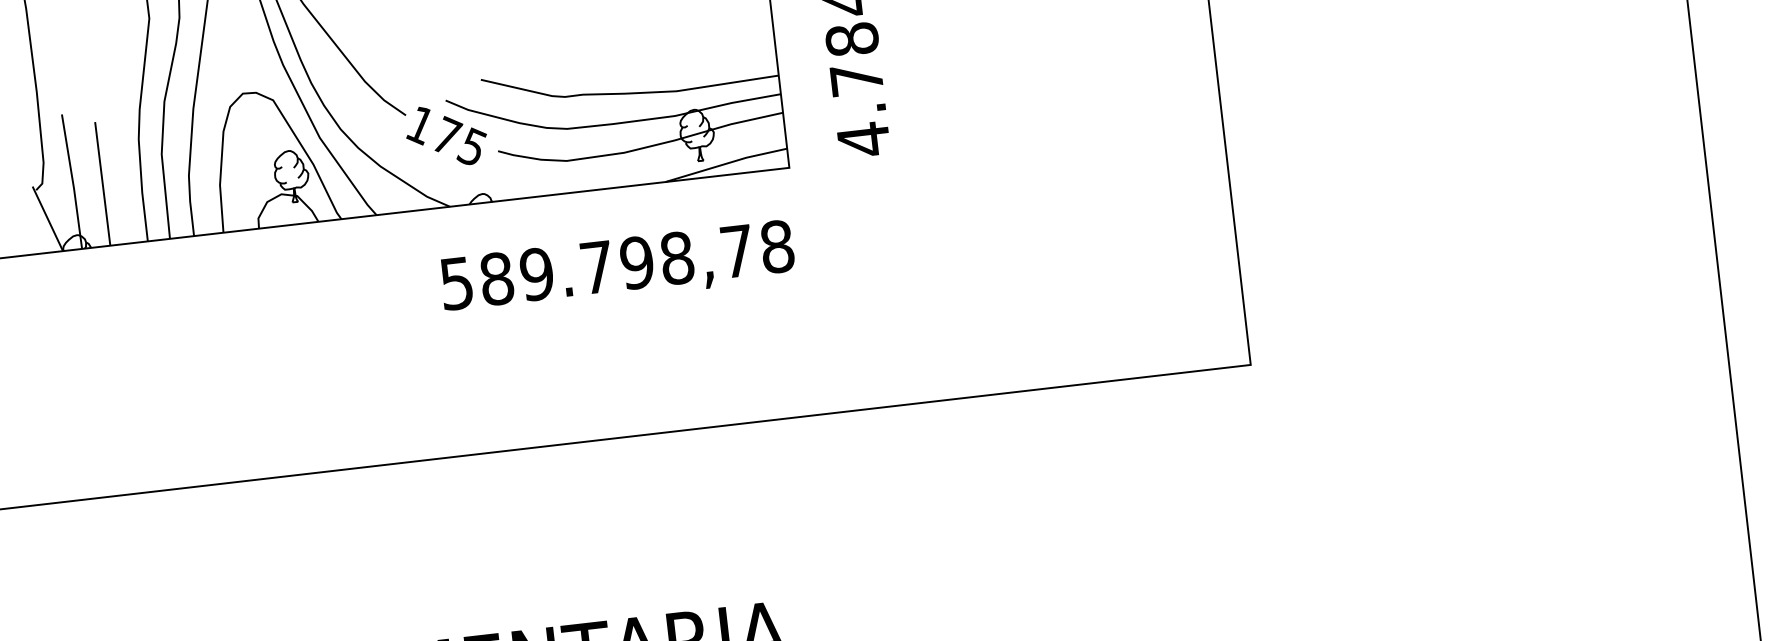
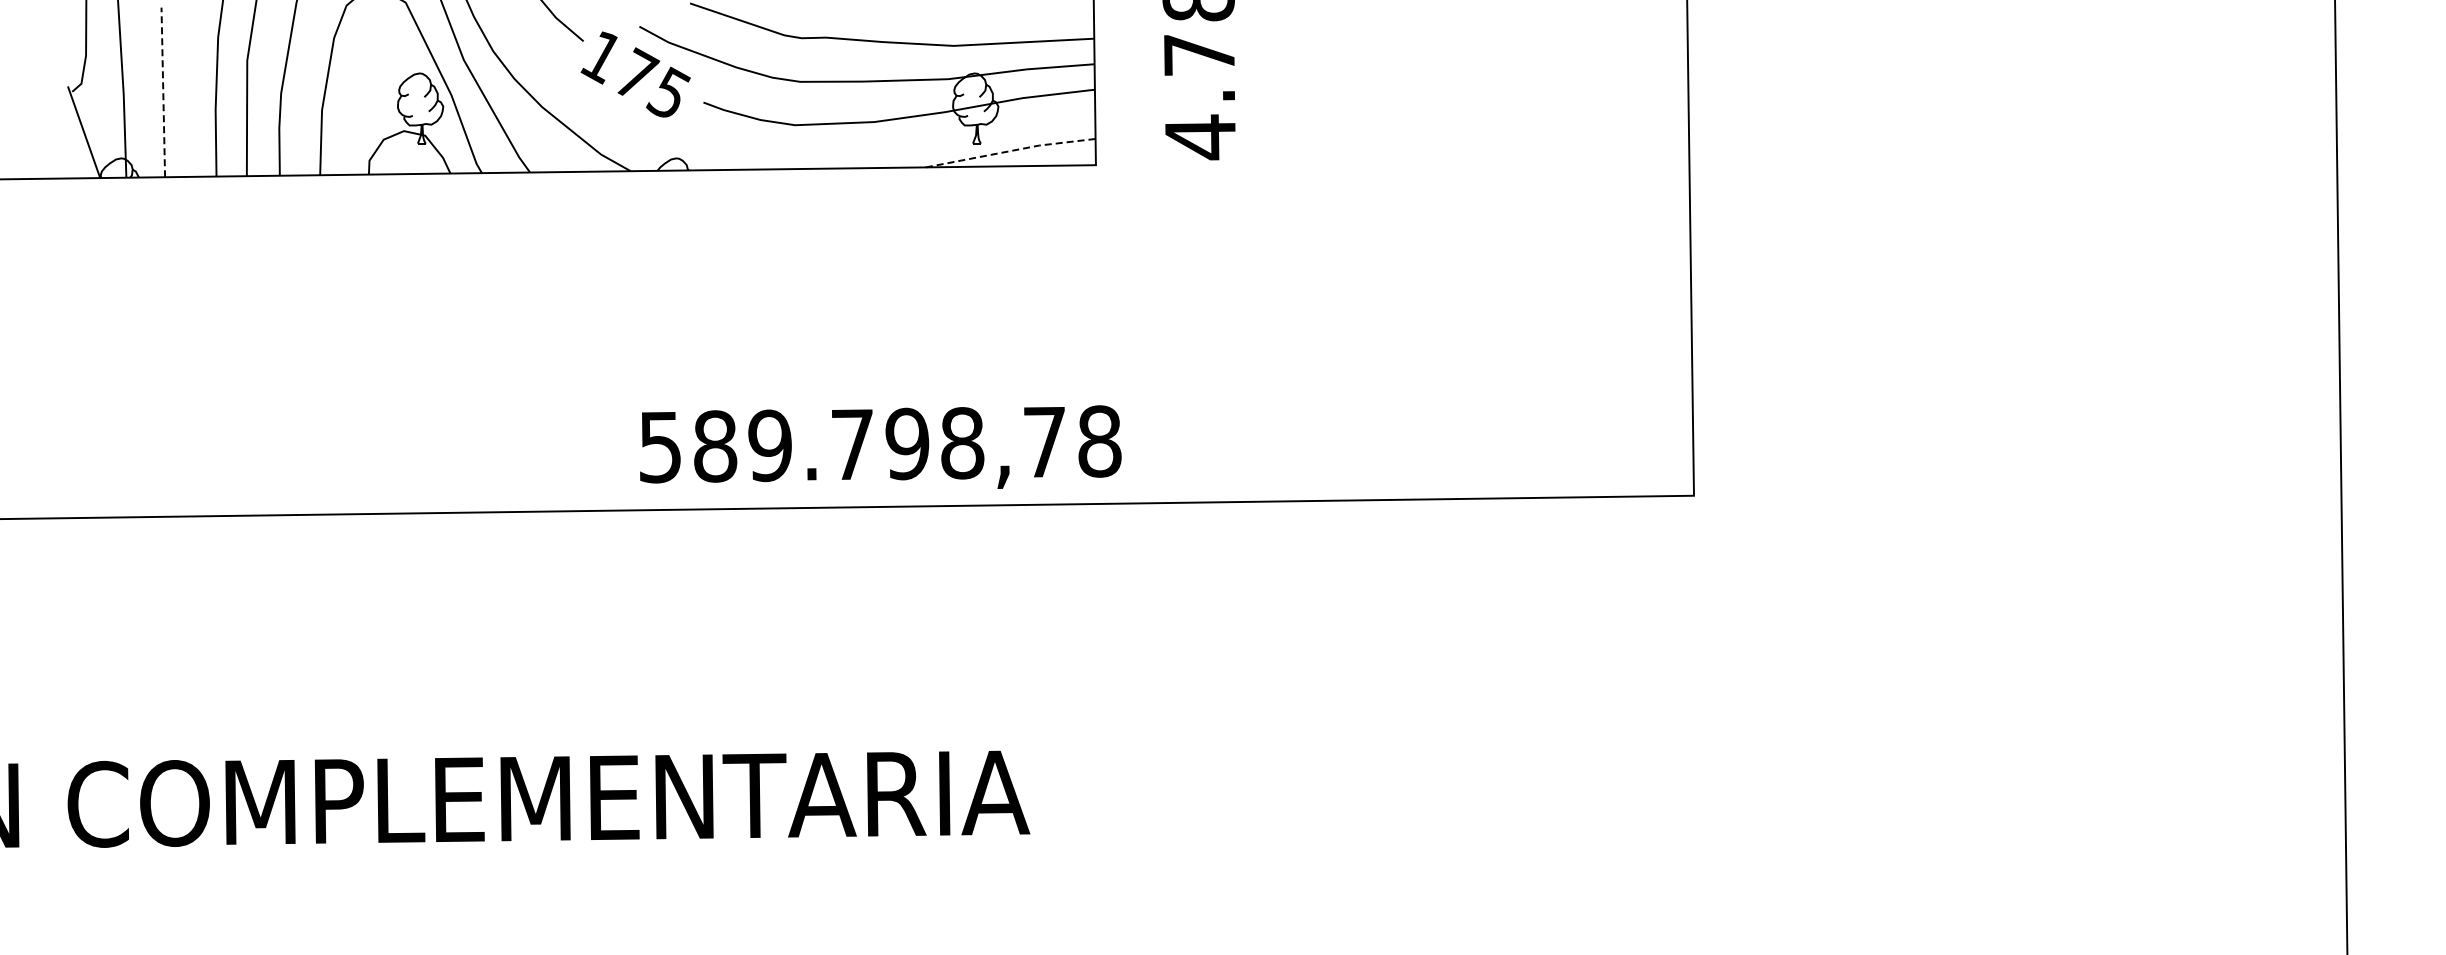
line: (725, 164) -> (1010, 151), solid -> dashed
line: (102, 184) -> (163, 93), solid -> dashed
text: (617, 266) -> (880, 446), moved

